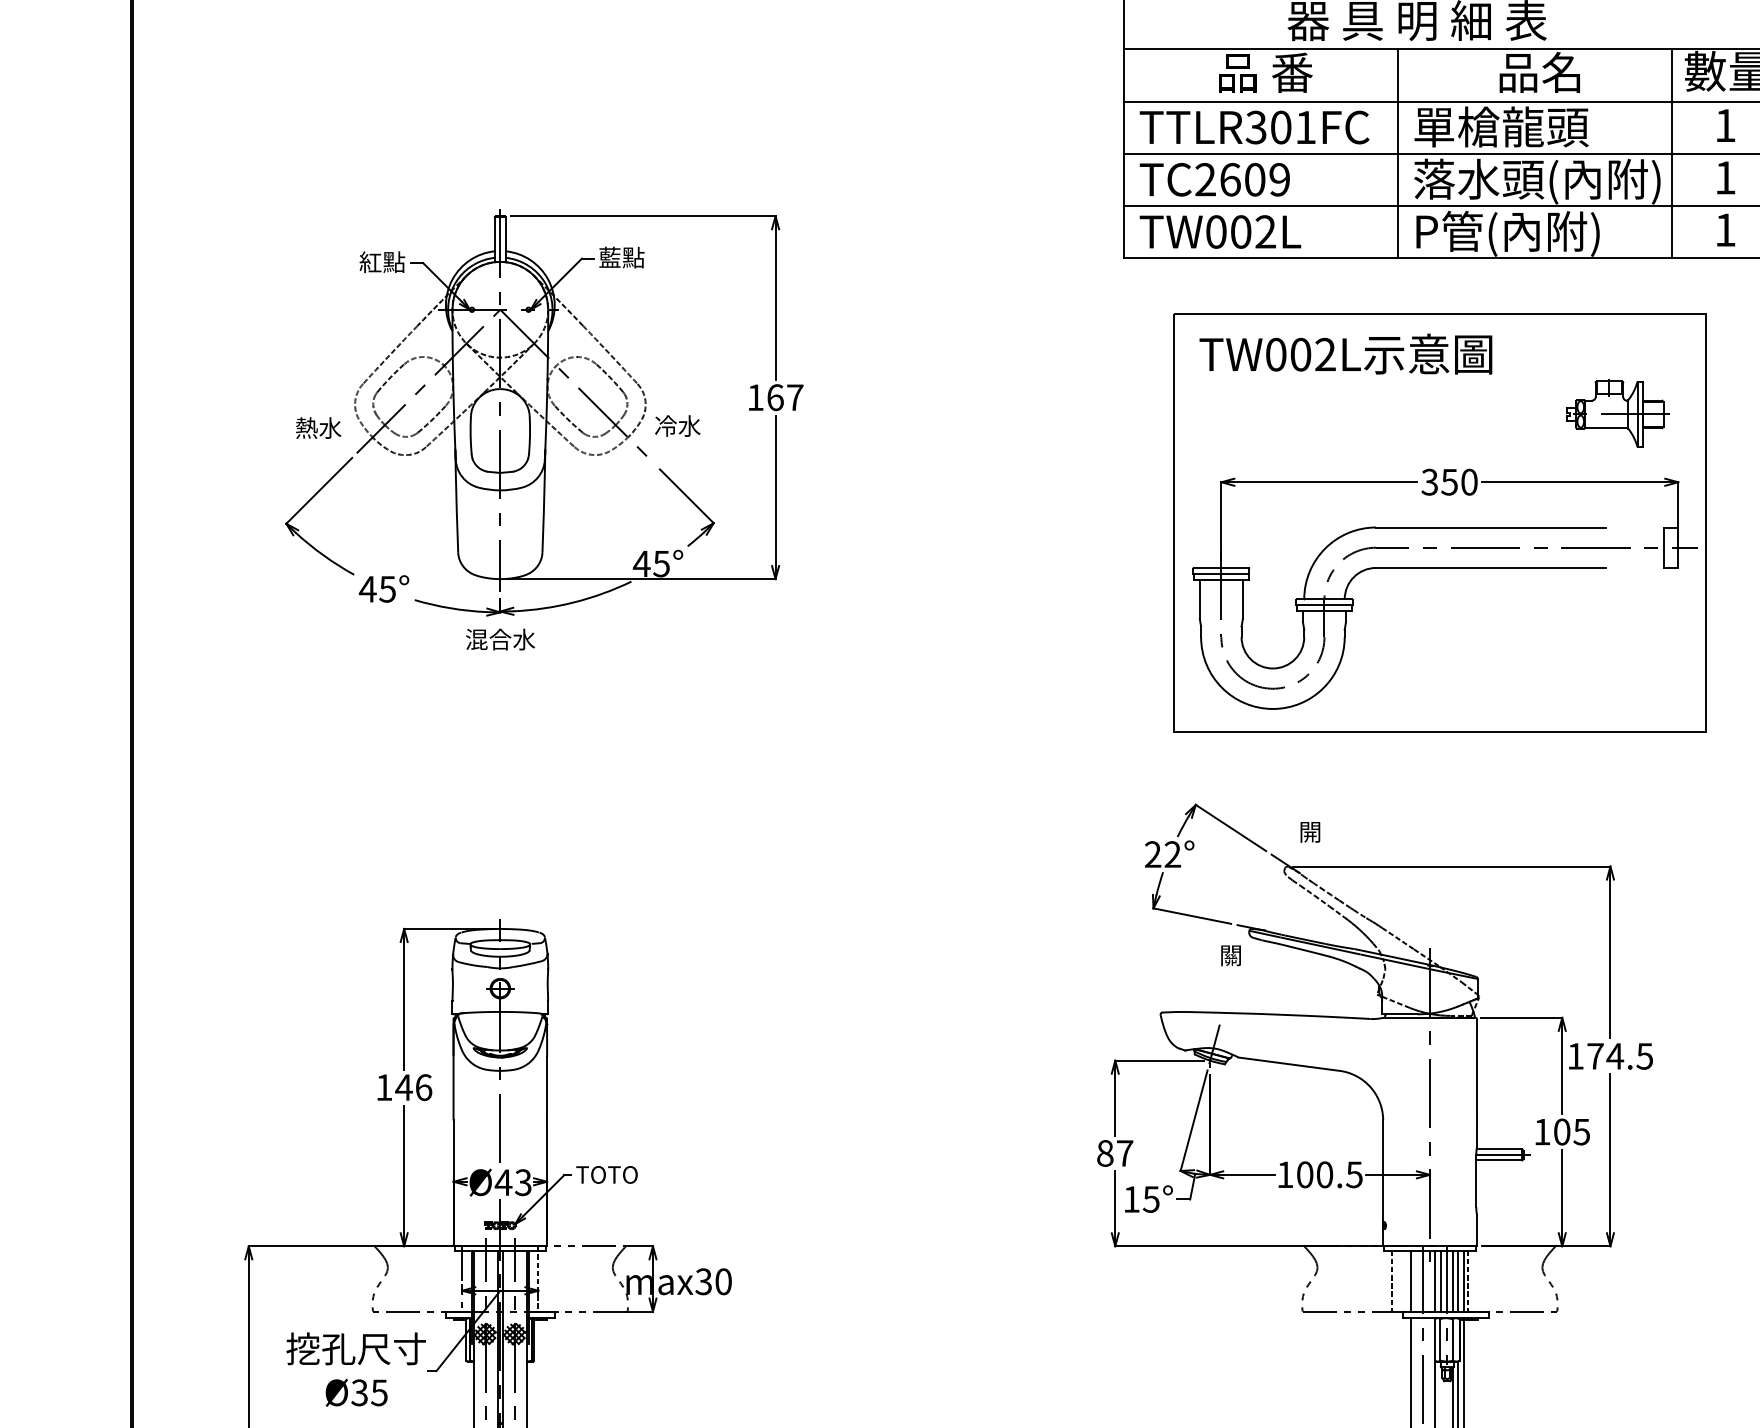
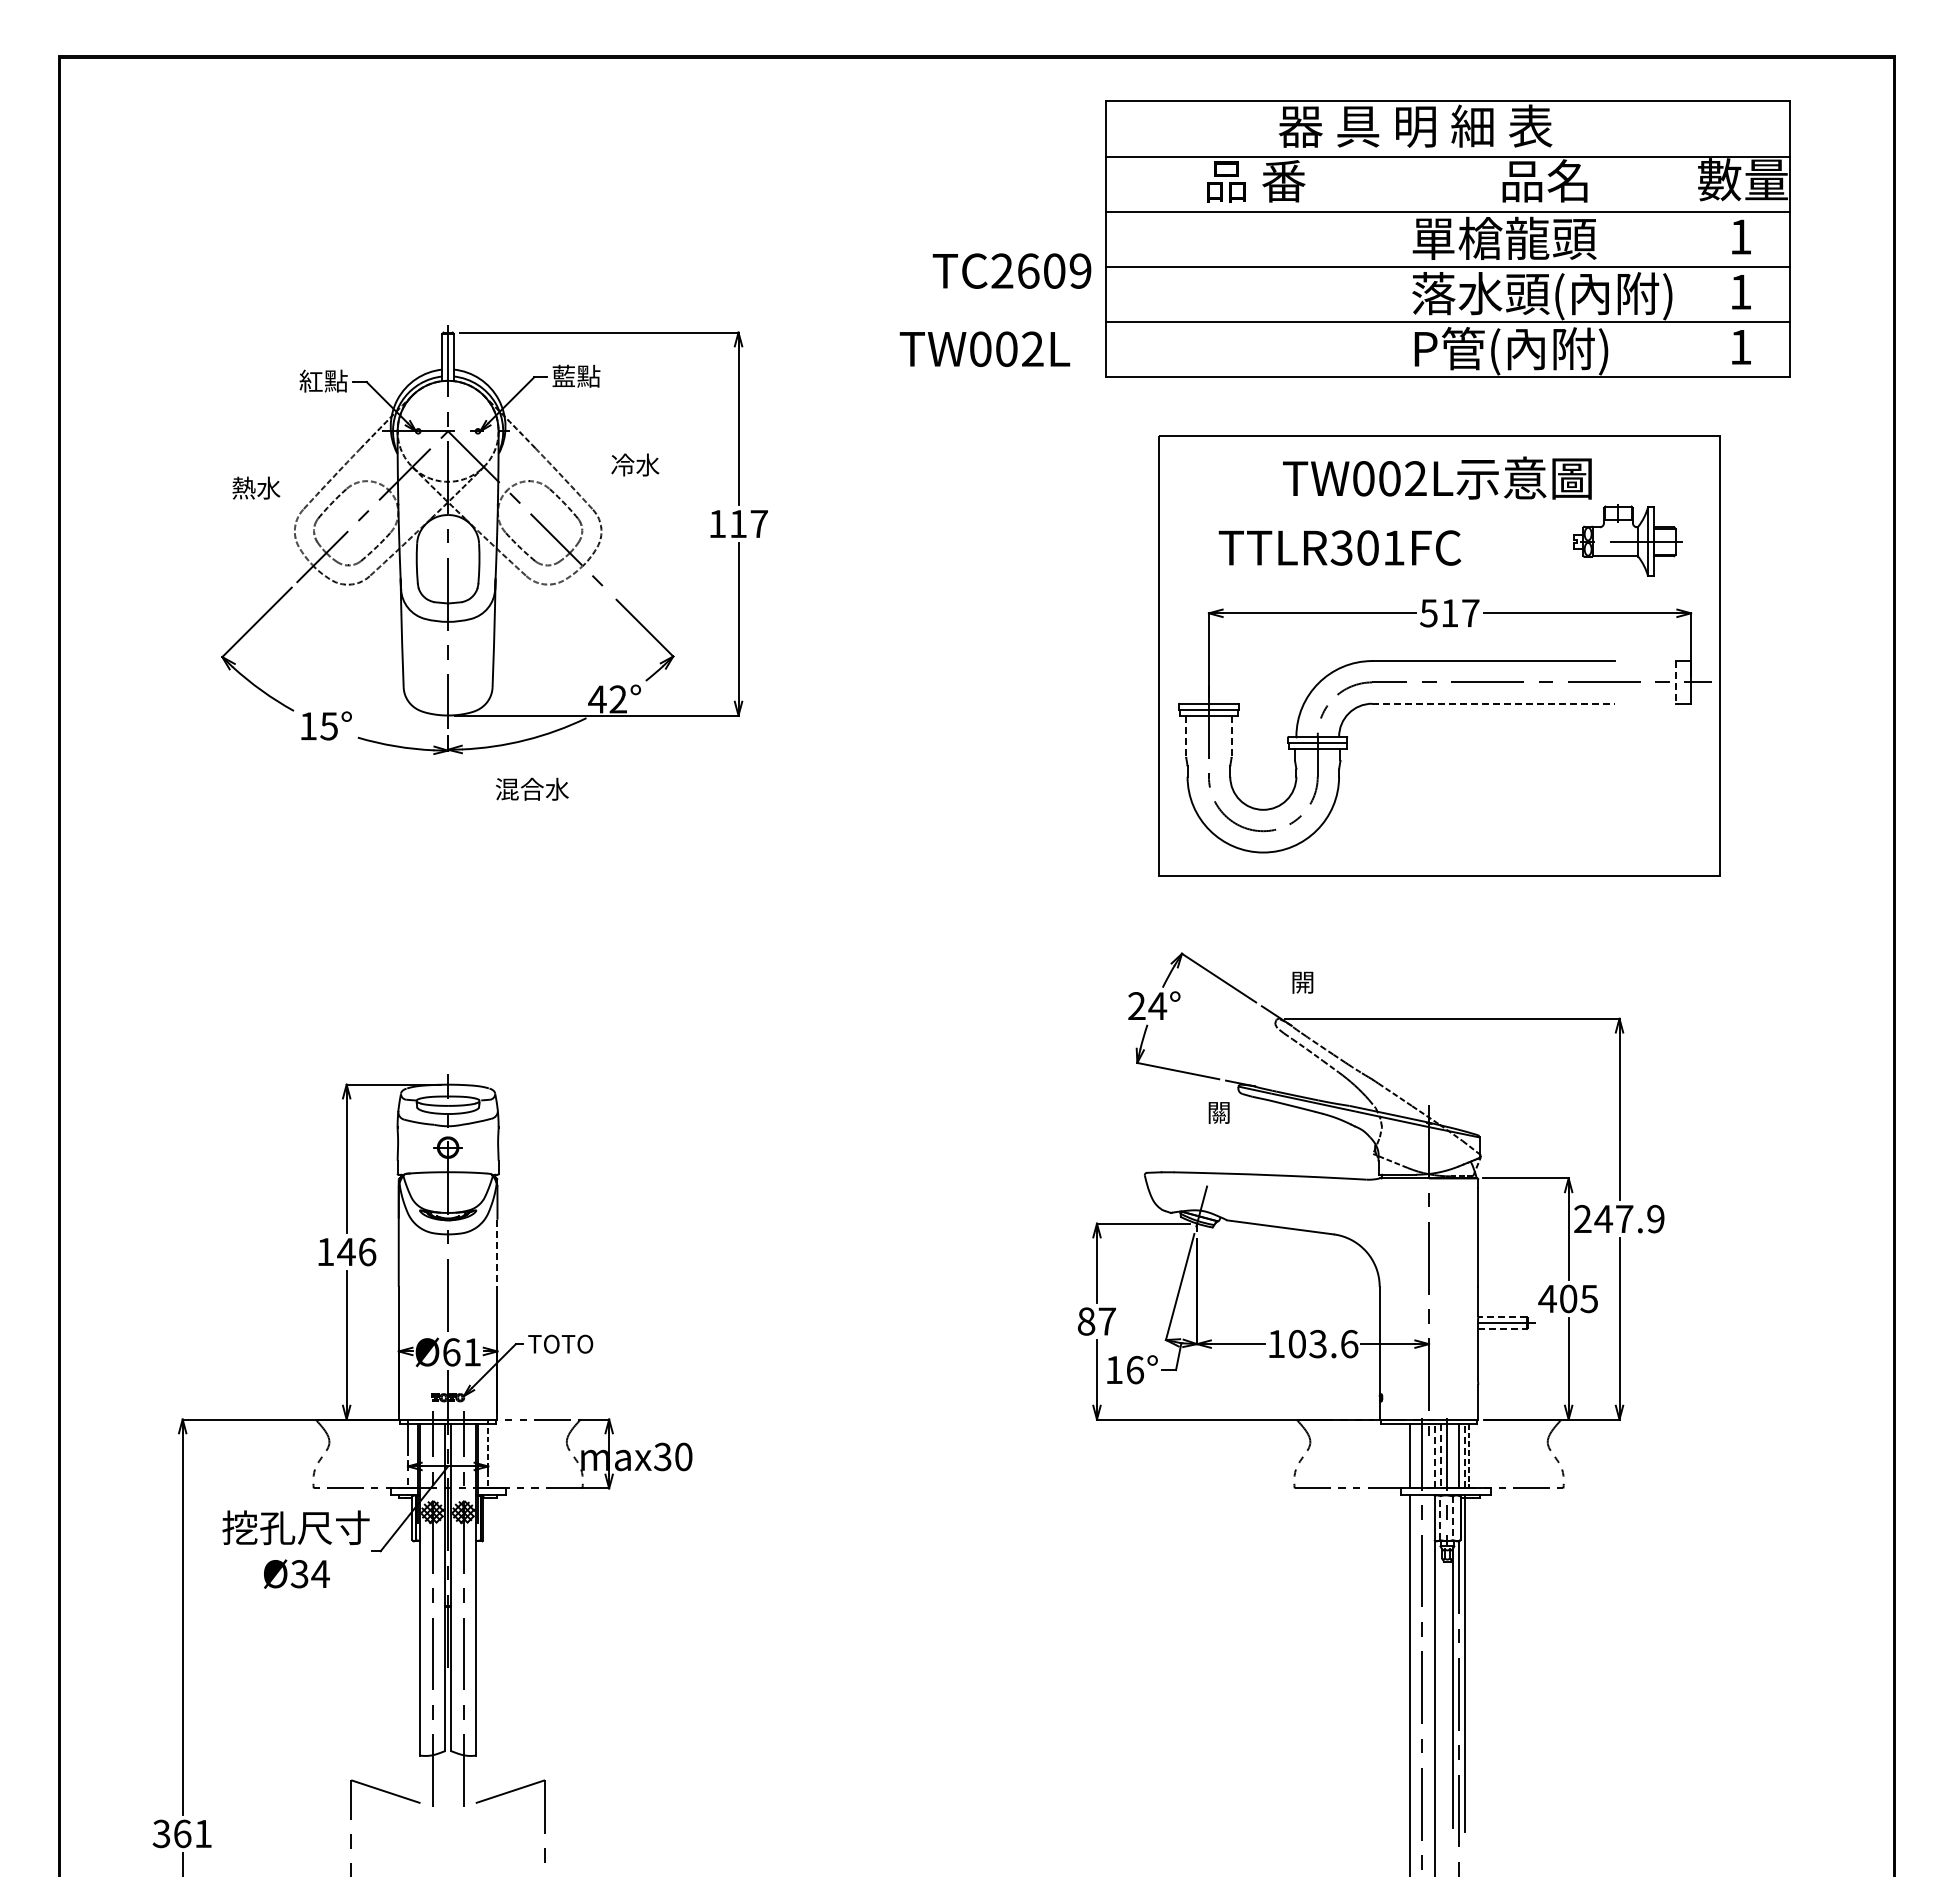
text: (1254, 127) -> (1339, 547), moved
line: (1397, 153) -> (1394, 266), removed
line: (1672, 153) -> (1684, 266), removed
text: (1214, 179) -> (1011, 270), moved
text: (1219, 231) -> (984, 348), moved
text: (1346, 353) -> (1437, 477), moved
text: (775, 397) -> (738, 523), 167 -> 117
text: (677, 425) -> (635, 464), moved
text: (318, 427) -> (256, 487), moved
text: (1449, 482) -> (1449, 613), 350 -> 517
line: (1663, 547) -> (1675, 682), solid -> dashed
text: (660, 563) -> (617, 699), 45° -> 42°
line: (1491, 567) -> (1494, 703), solid -> dashed
text: (367, 589) -> (307, 726), 45° -> 15°
line: (1242, 598) -> (1231, 736), solid -> dashed
line: (1200, 599) -> (1186, 737), solid -> dashed
text: (500, 638) -> (532, 788), moved
text: (1172, 853) -> (1157, 1005), 22° -> 24°
text: (1610, 1055) -> (1619, 1218), 174.5 -> 247.9
line: (547, 1088) -> (497, 1253), solid -> dashed
text: (1542, 1131) -> (1547, 1298), 105 -> 405
line: (1498, 1149) -> (1501, 1317), solid -> dashed
line: (1499, 1160) -> (1502, 1328), solid -> dashed
text: (1339, 1174) -> (1333, 1343), 100.5 -> 103.6
text: (513, 1182) -> (461, 1352), 43 -> 61
text: (1151, 1198) -> (1135, 1369), 15° -> 16°
line: (1435, 1280) -> (1434, 1455), solid -> dashed
line: (1463, 1280) -> (1464, 1455), solid -> dashed
line: (1391, 1281) -> (1388, 1456), removed
line: (1440, 1281) -> (1440, 1456), solid -> dashed
line: (1453, 1281) -> (1453, 1456), removed
line: (1439, 1340) -> (1439, 1518), solid -> dashed
line: (1453, 1340) -> (1453, 1518), solid -> dashed
text: (379, 1393) -> (320, 1574), 35 -> 34

